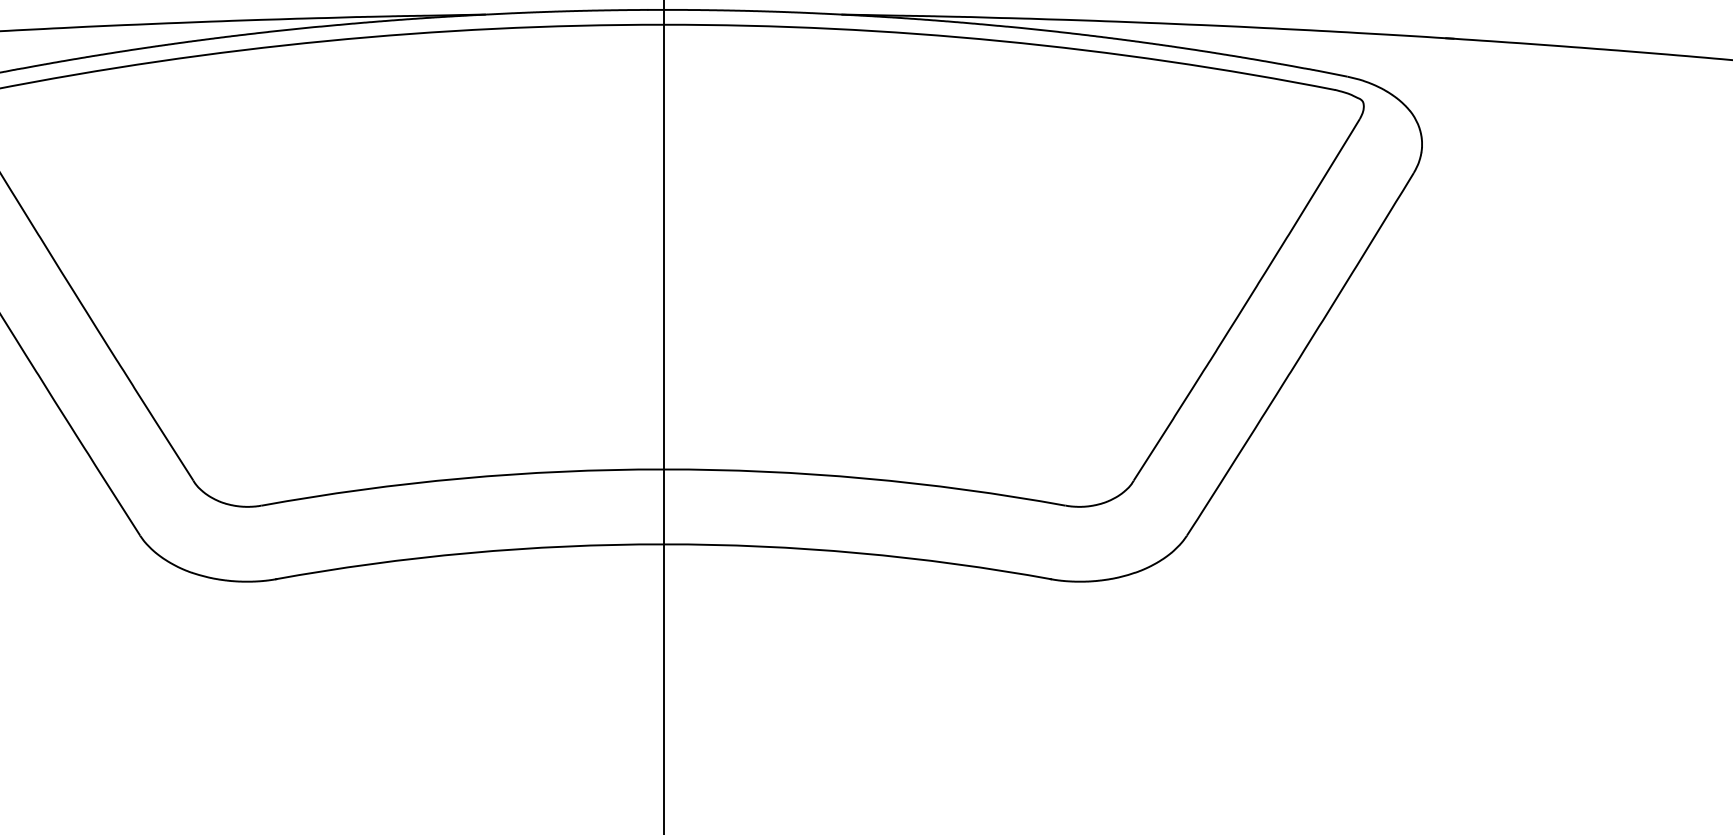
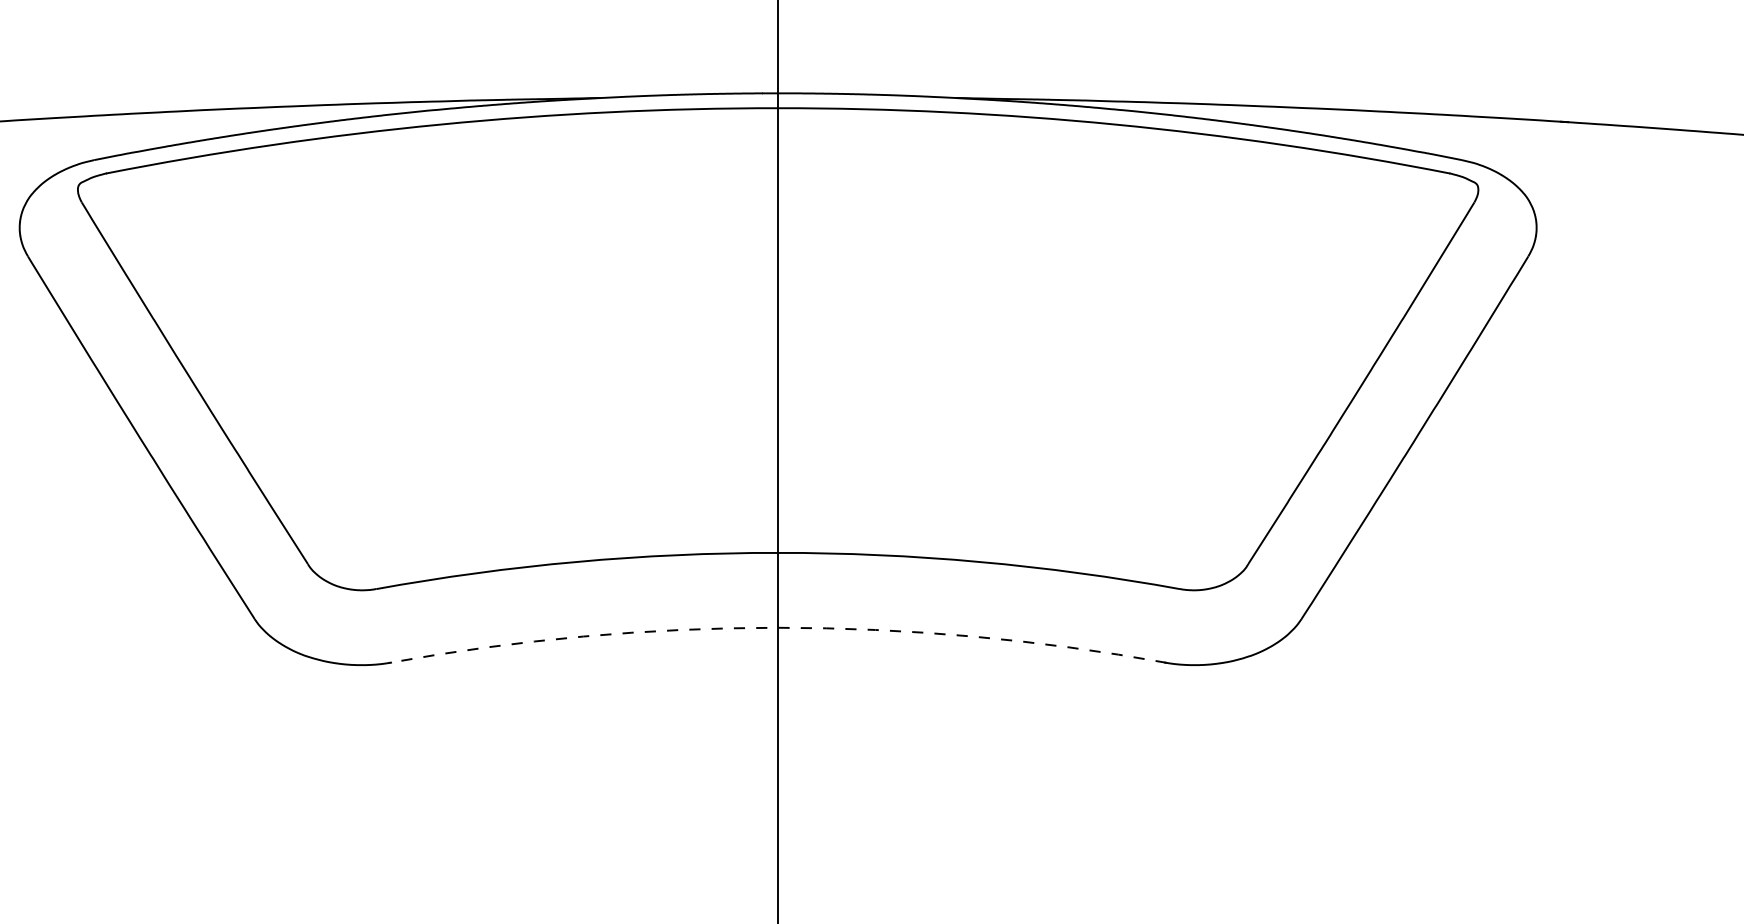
arc: (663, 544) -> (778, 627), solid -> dashed

